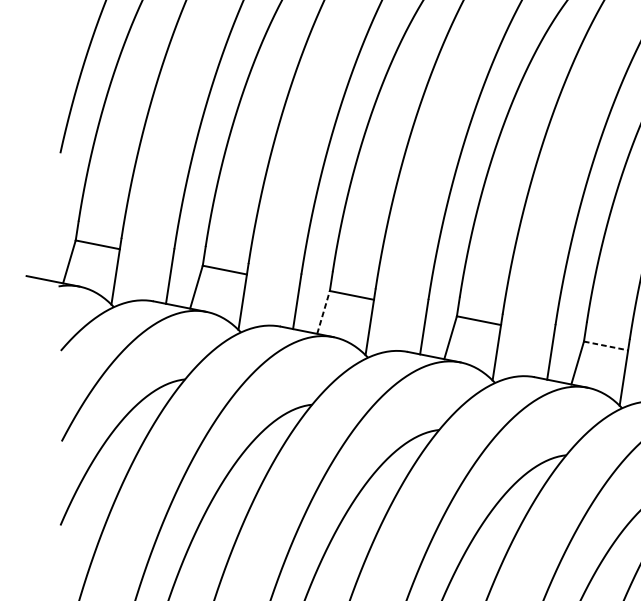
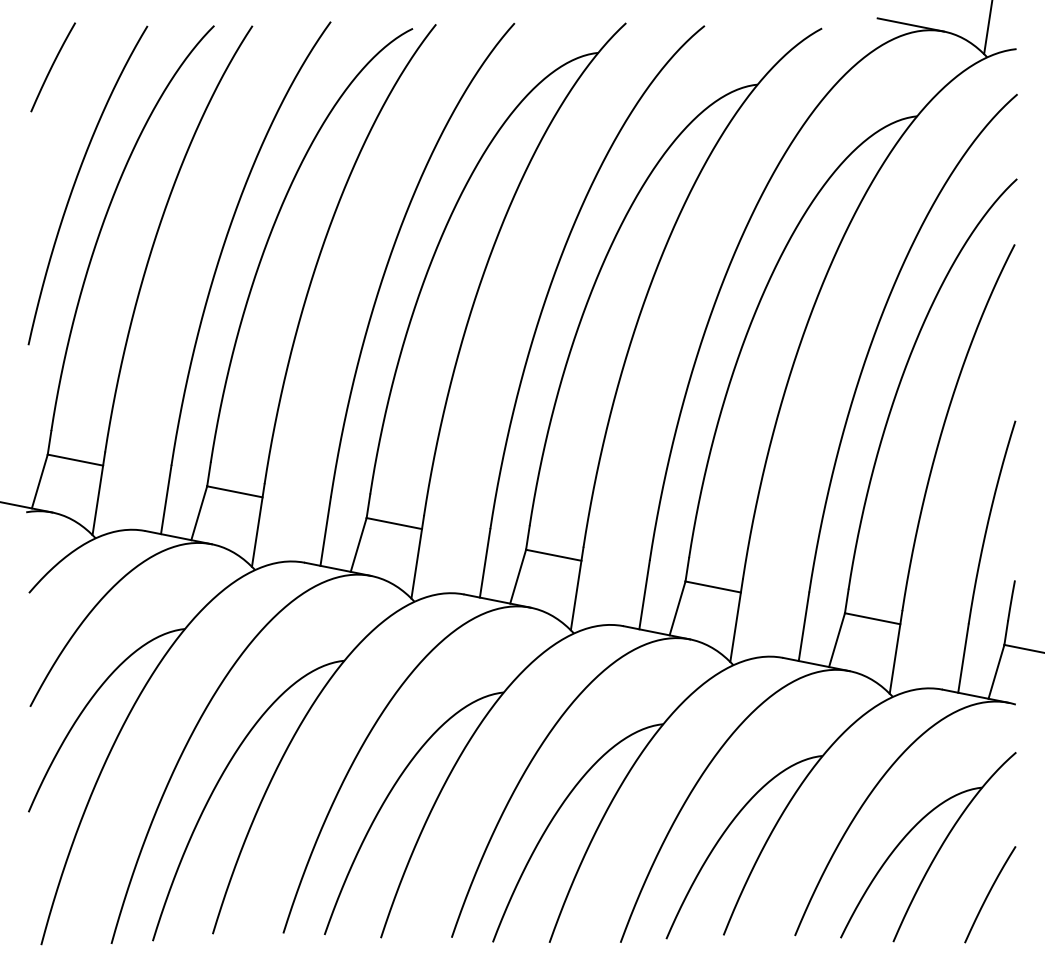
line: (323, 312) -> (358, 544), dashed -> solid
line: (606, 346) -> (713, 587), dashed -> solid

